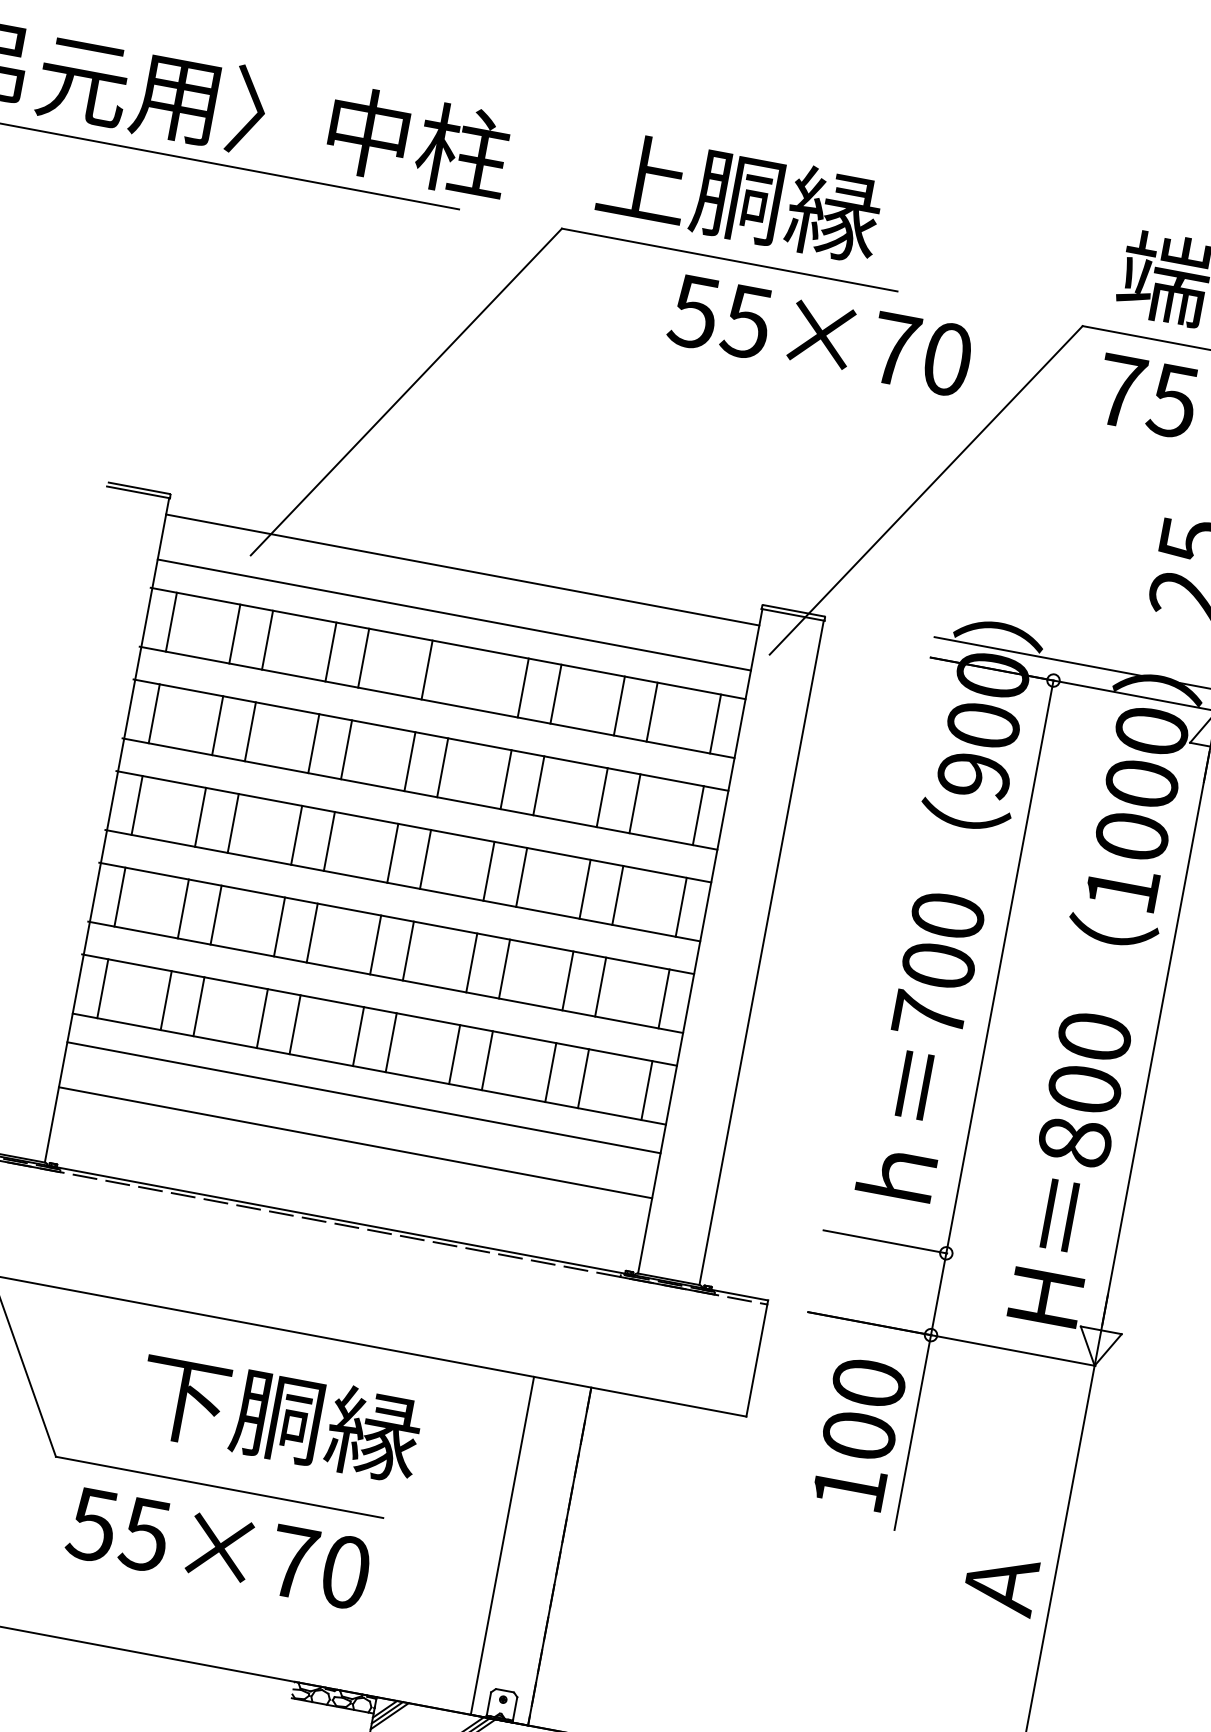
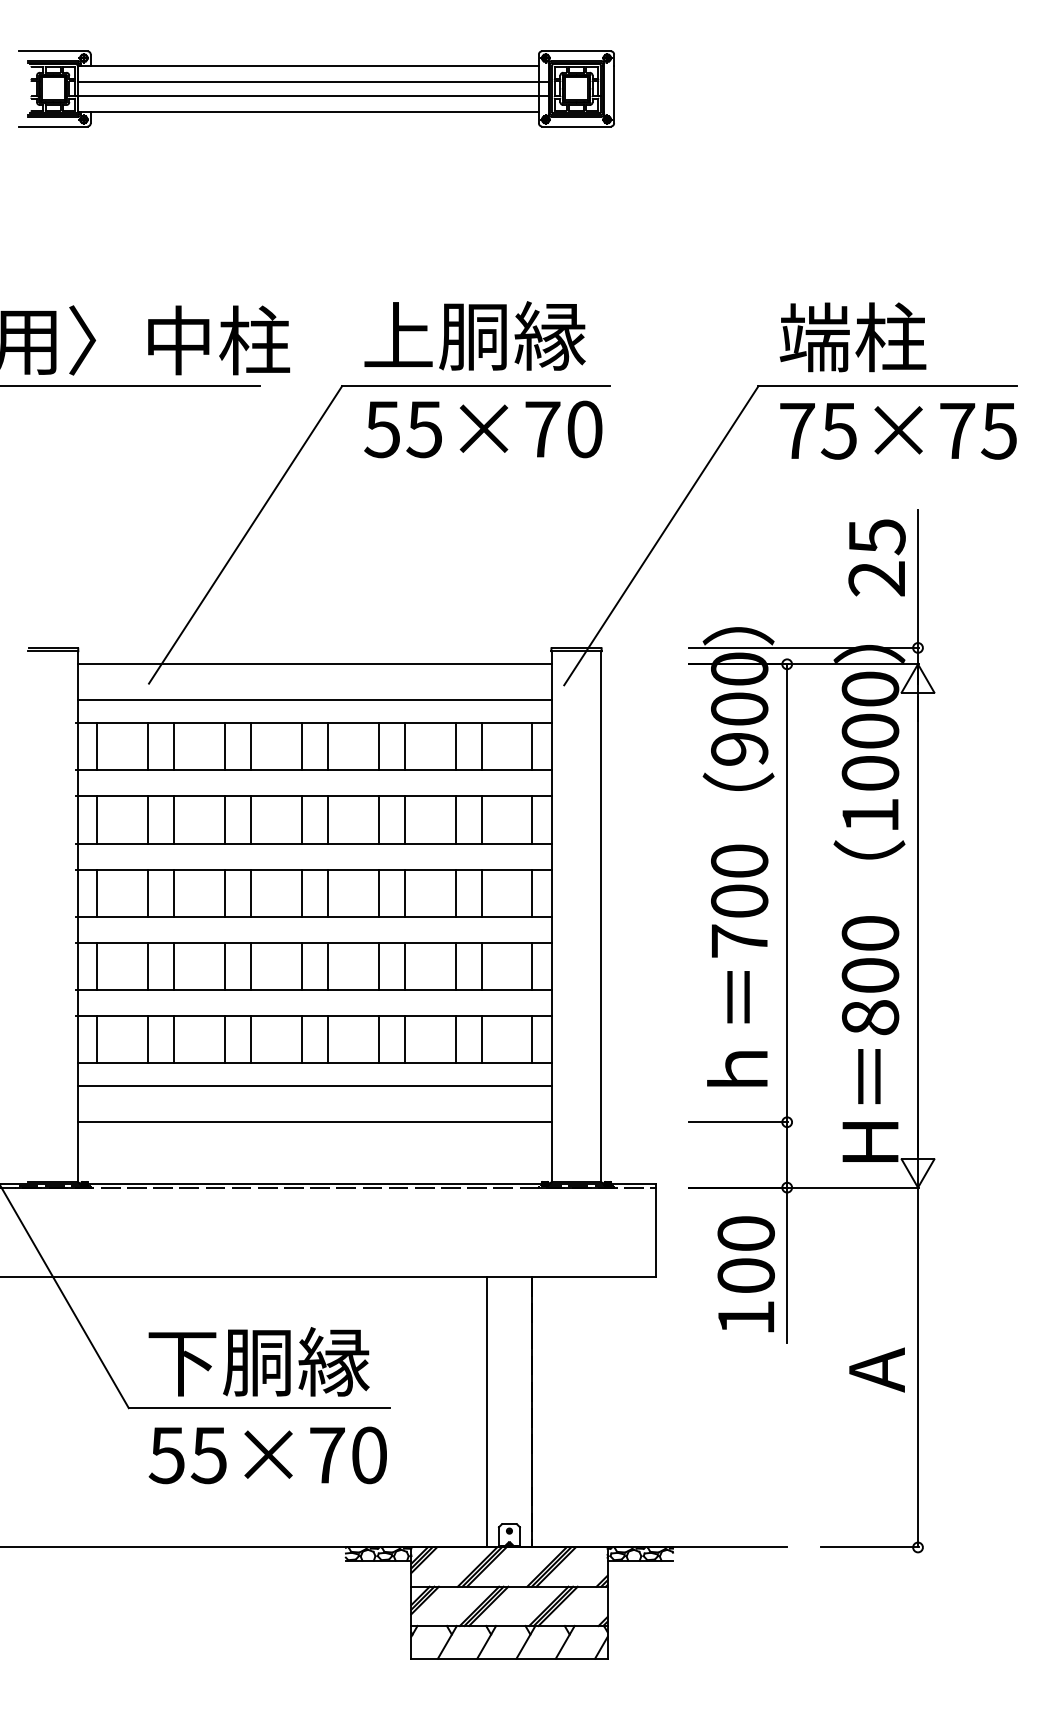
text: (820, 335) -> (483, 429), moved
line: (459, 675) -> (327, 746), added
text: (279, 1416) -> (258, 1361), moved

